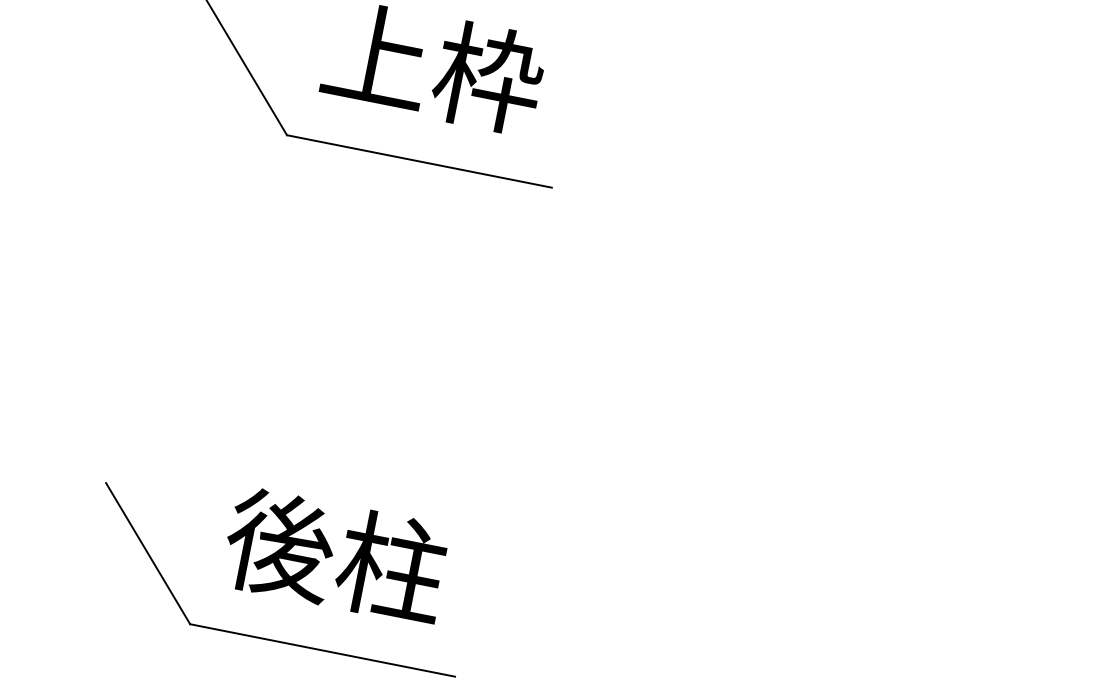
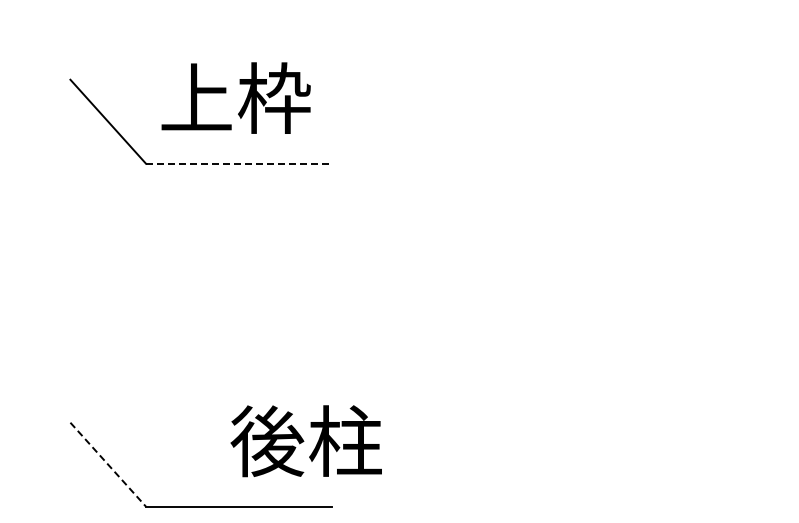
line: (418, 160) -> (238, 163), solid -> dashed
line: (148, 553) -> (108, 464), solid -> dashed
text: (334, 556) -> (305, 441), moved

